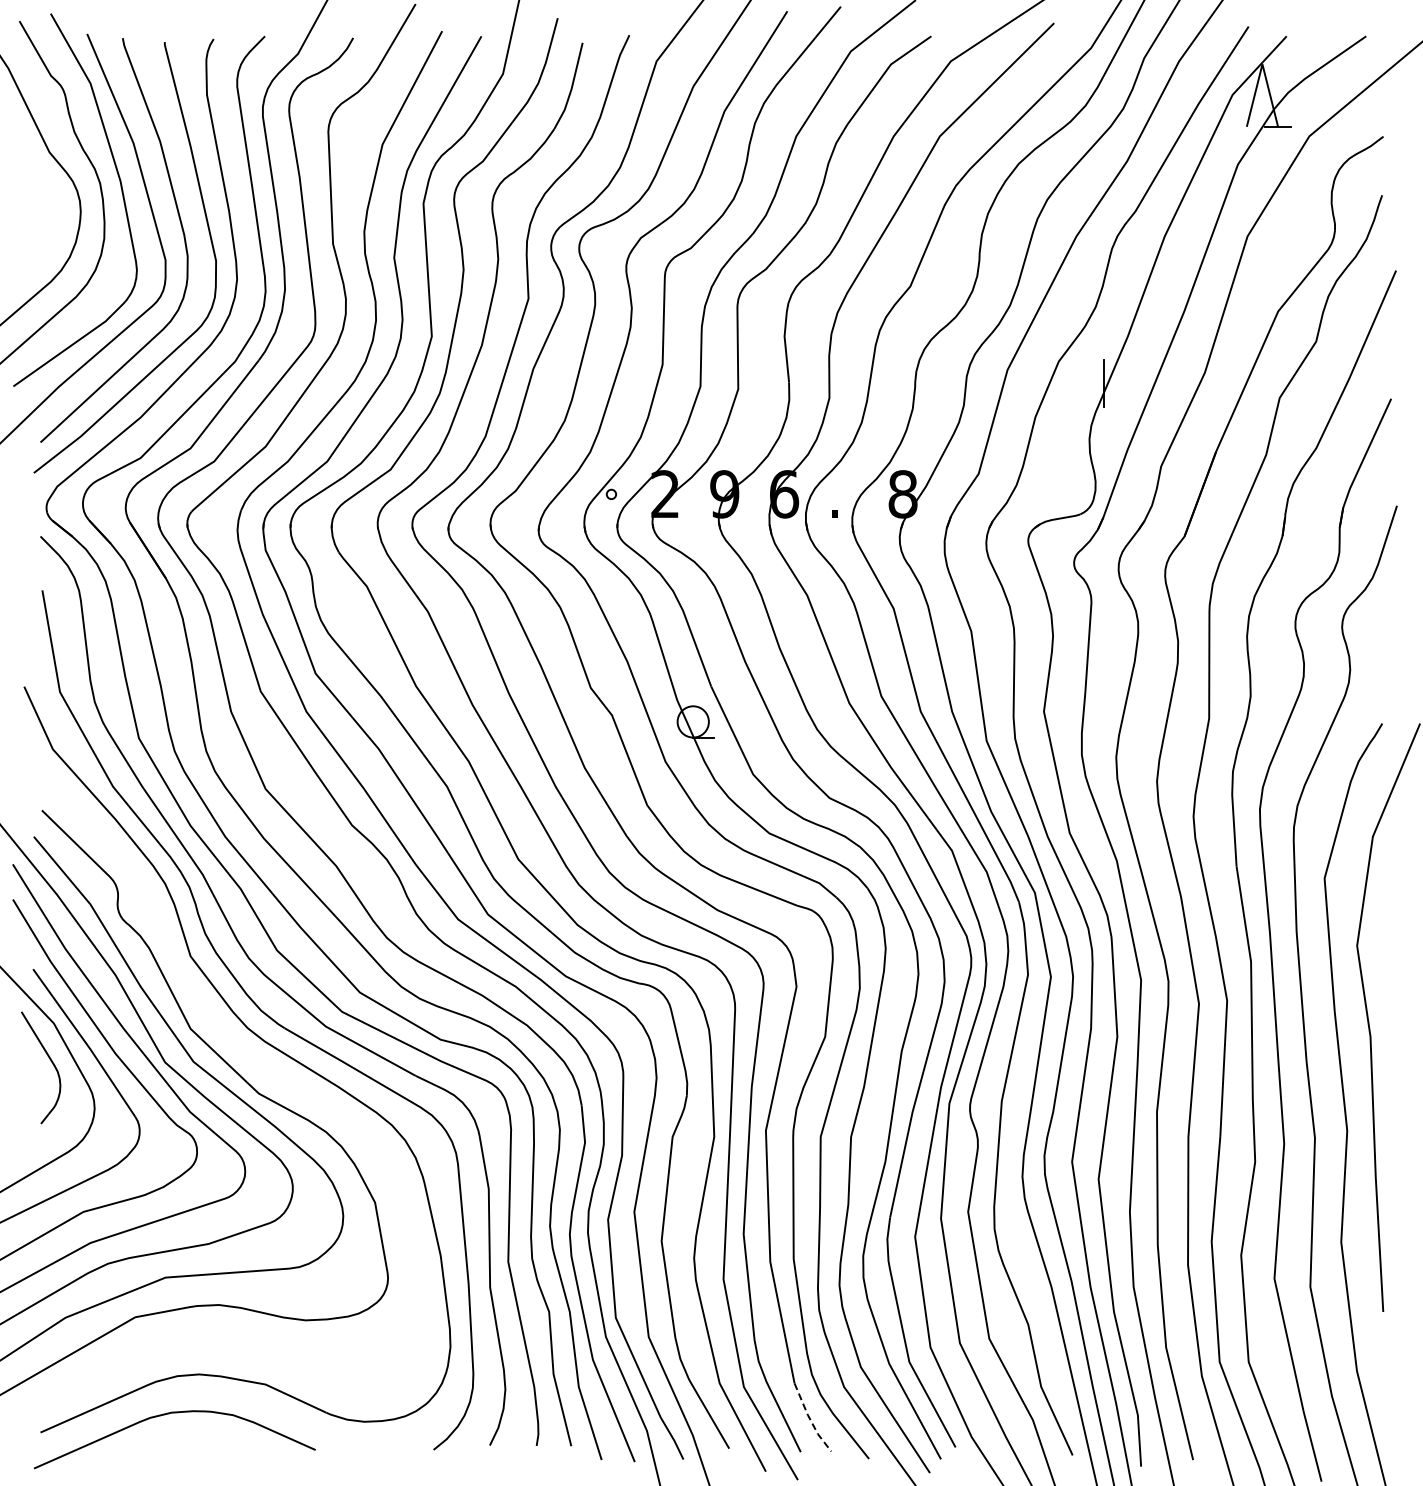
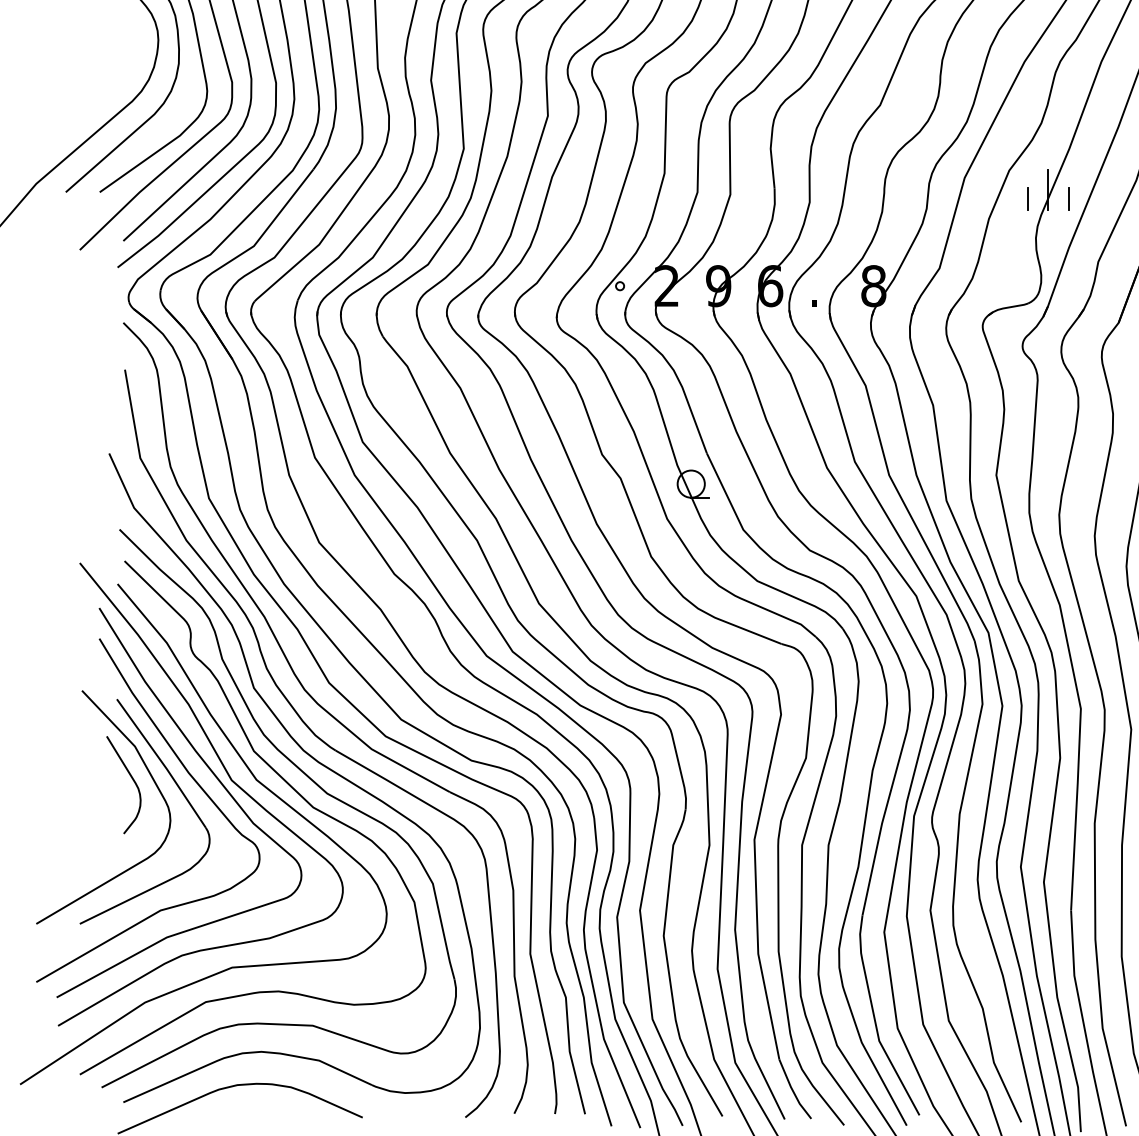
line: (1080, 394) -> (1028, 199), added
line: (1127, 394) -> (1069, 199), added
part: (251, 1058) -> (306, 776), added
line: (810, 1419) -> (793, 1091), dashed -> solid

